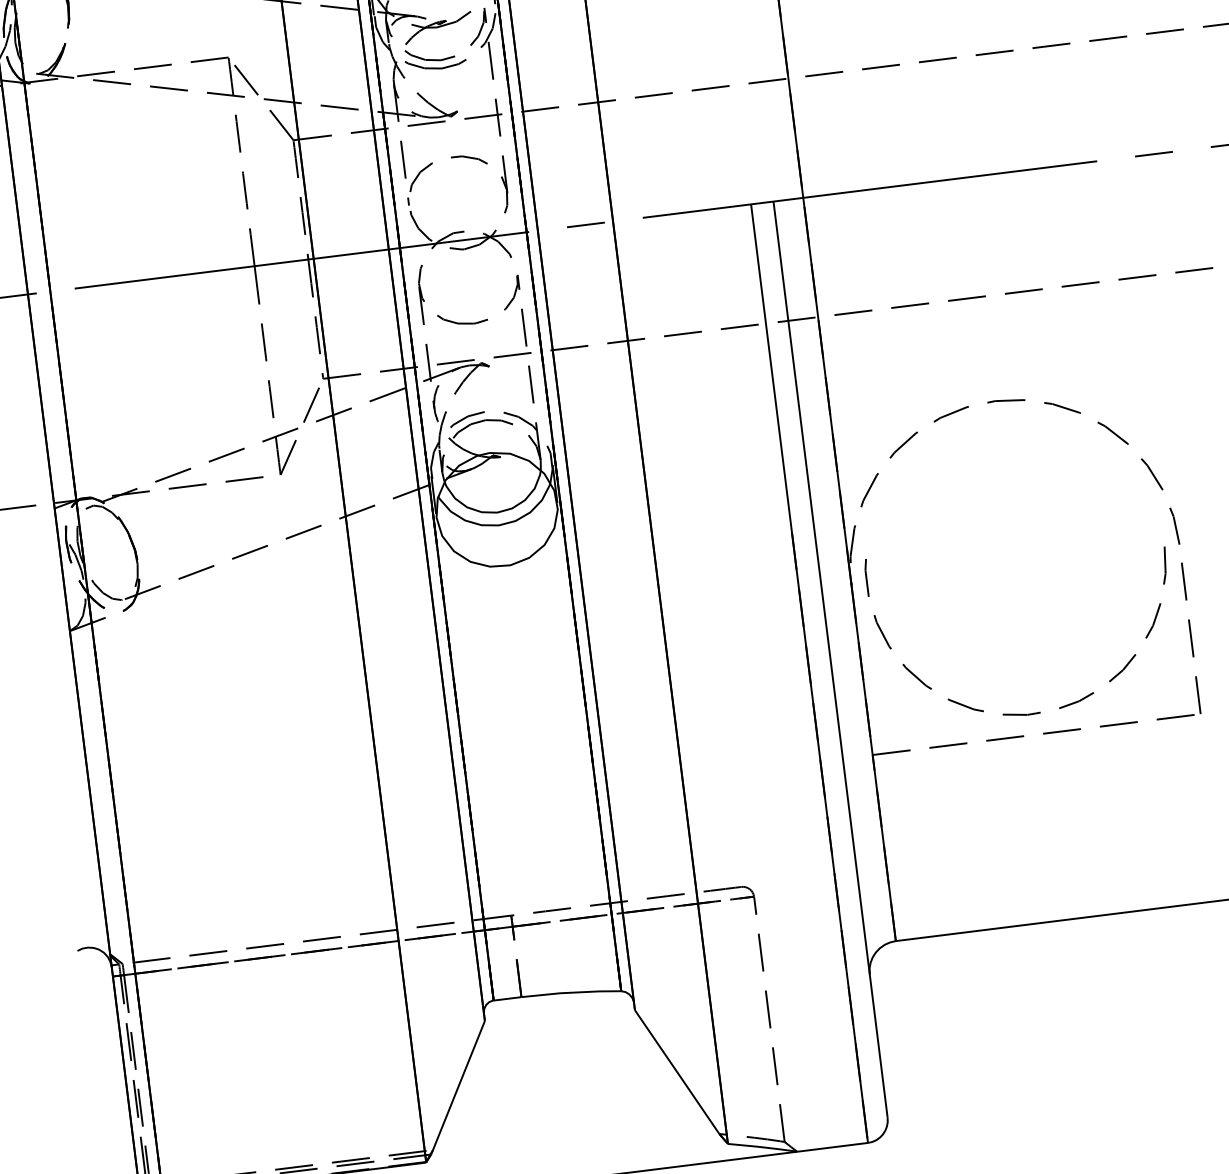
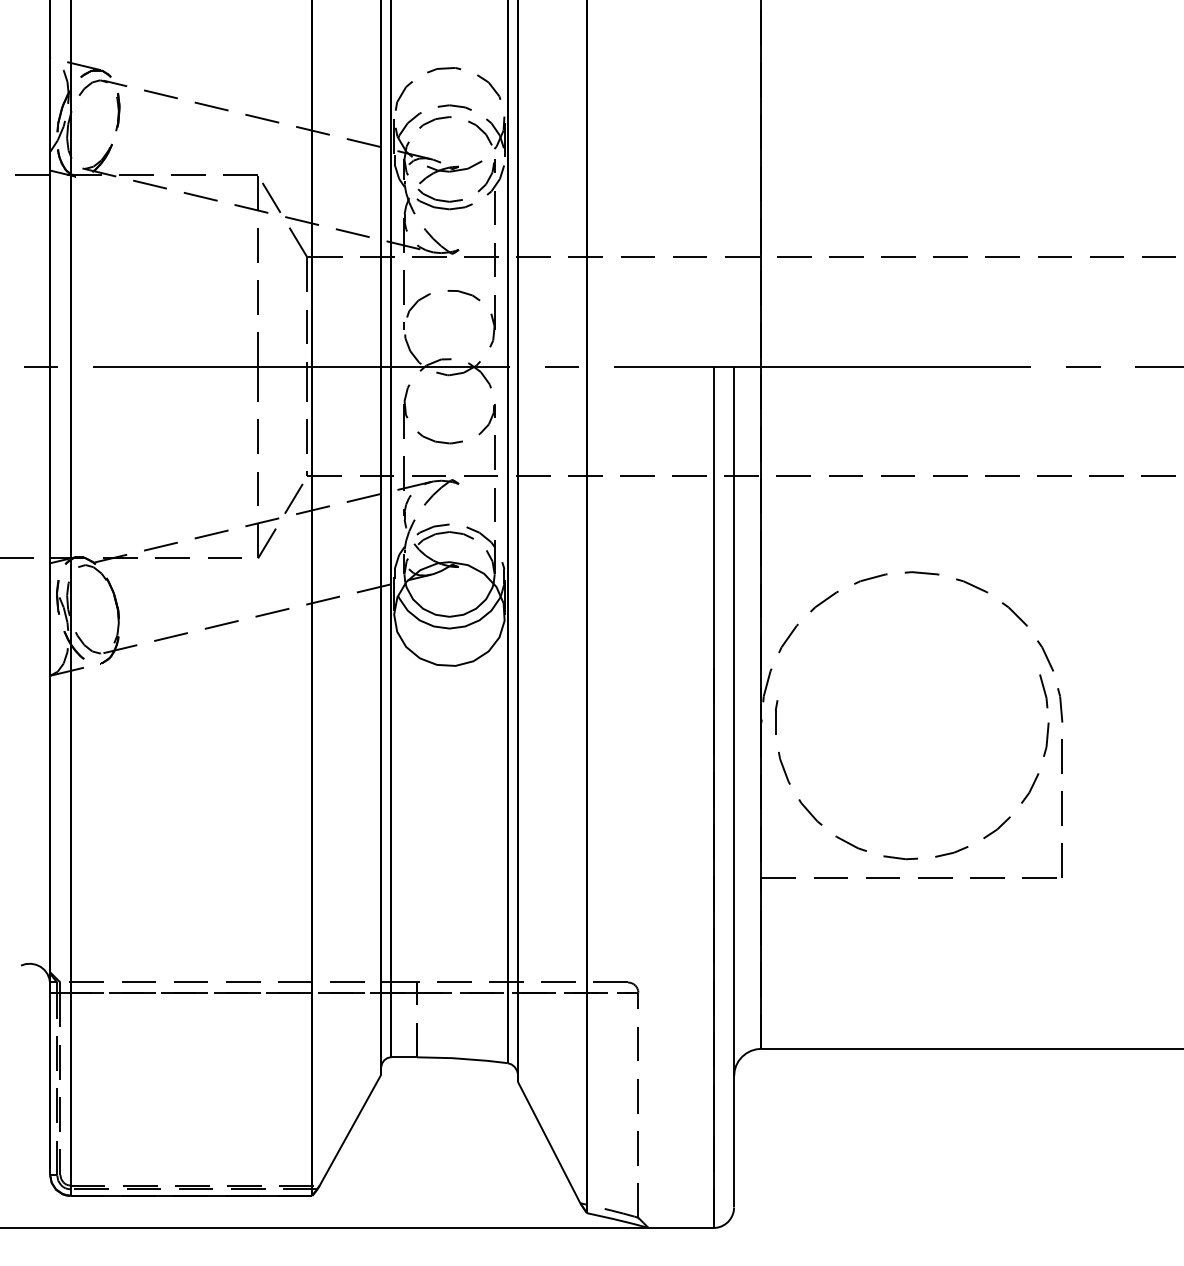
line: (1154, 513) -> (1043, 691), added

